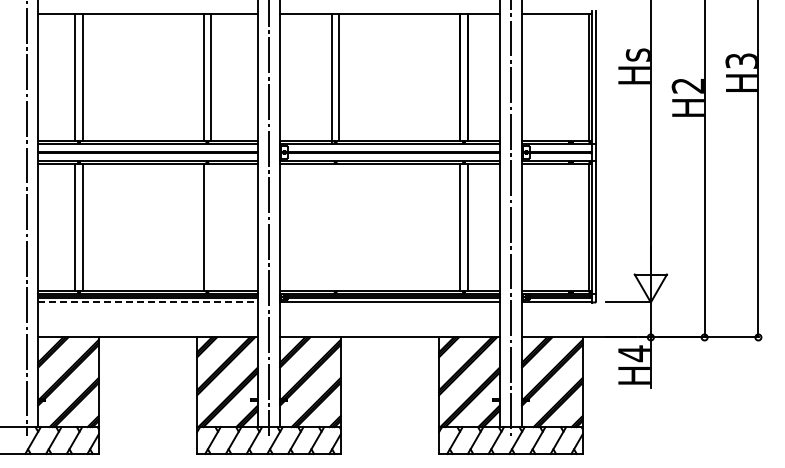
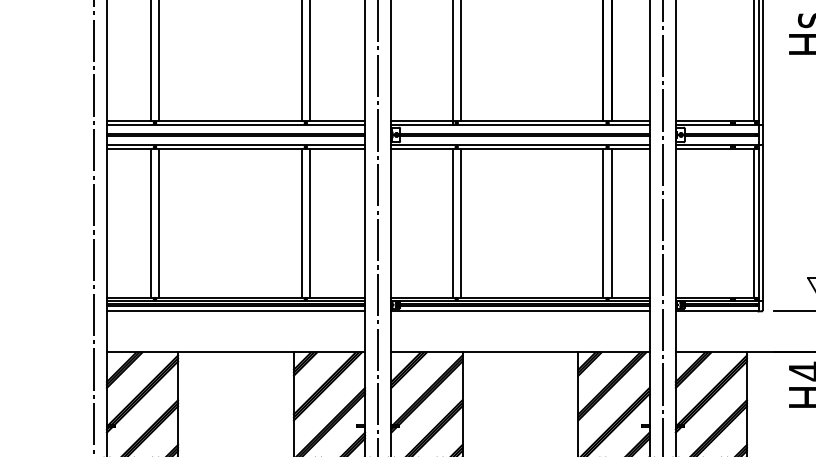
line: (210, 227) -> (309, 223), added
line: (332, 227) -> (452, 223), added
line: (339, 227) -> (461, 223), added
line: (147, 302) -> (235, 311), dashed -> solid

